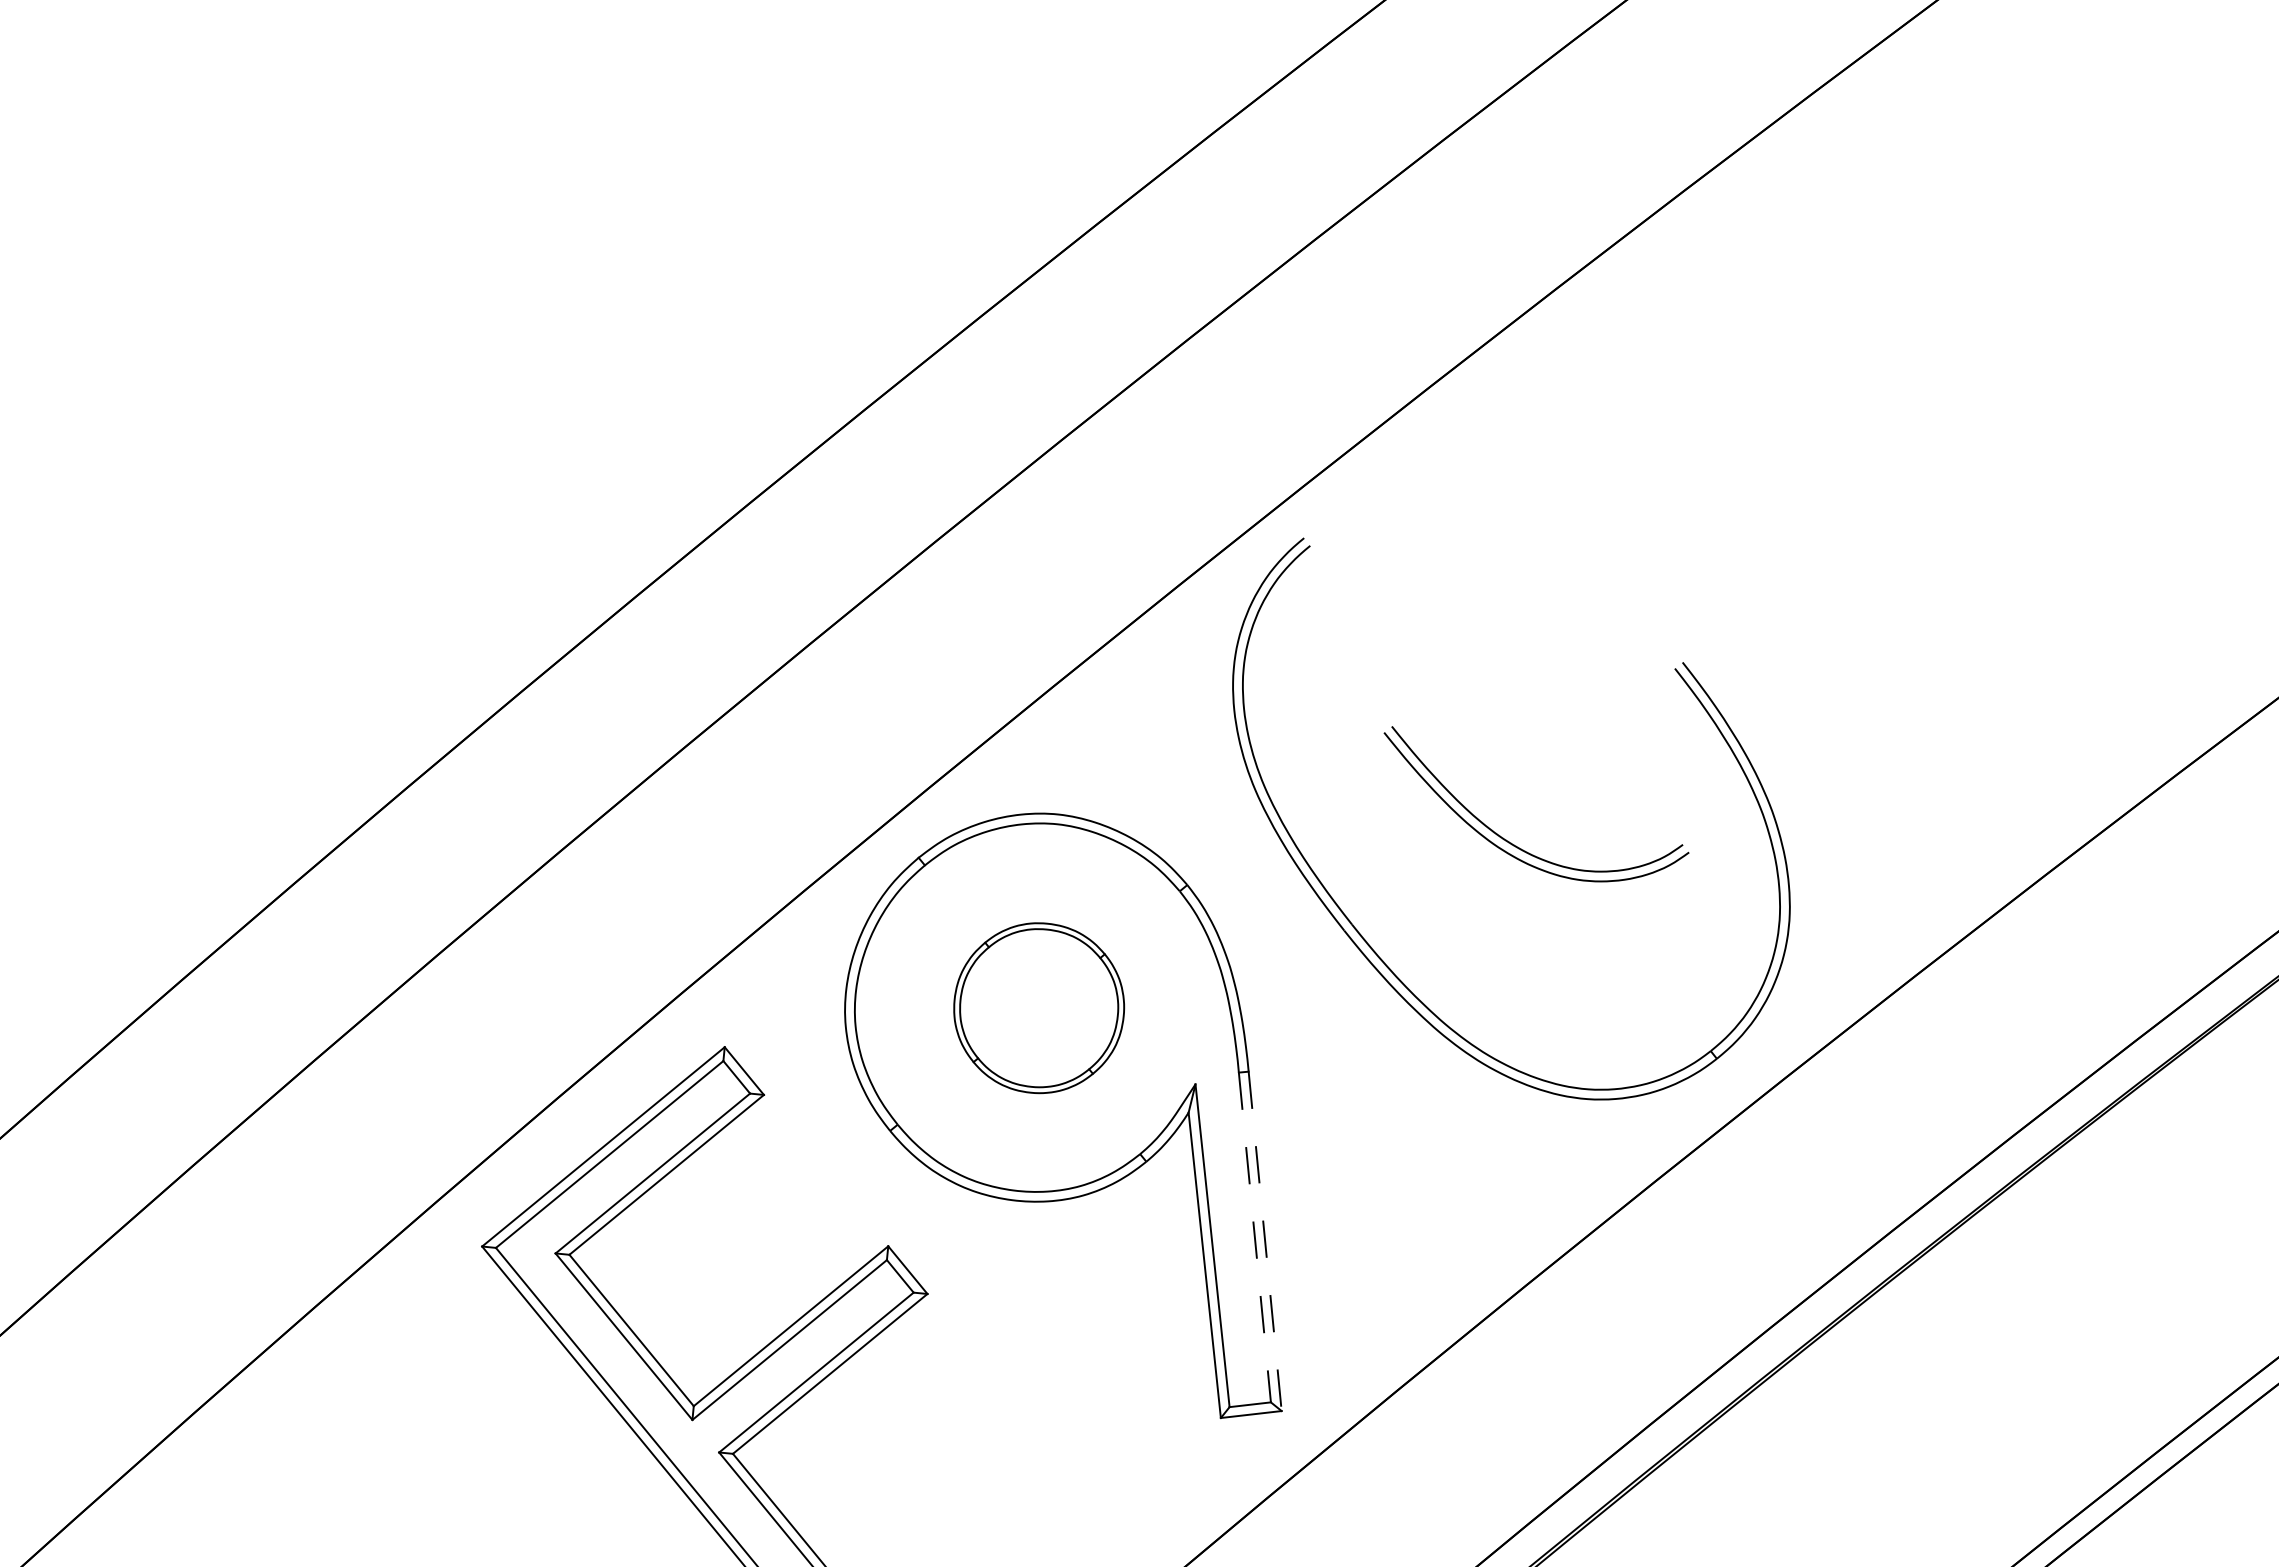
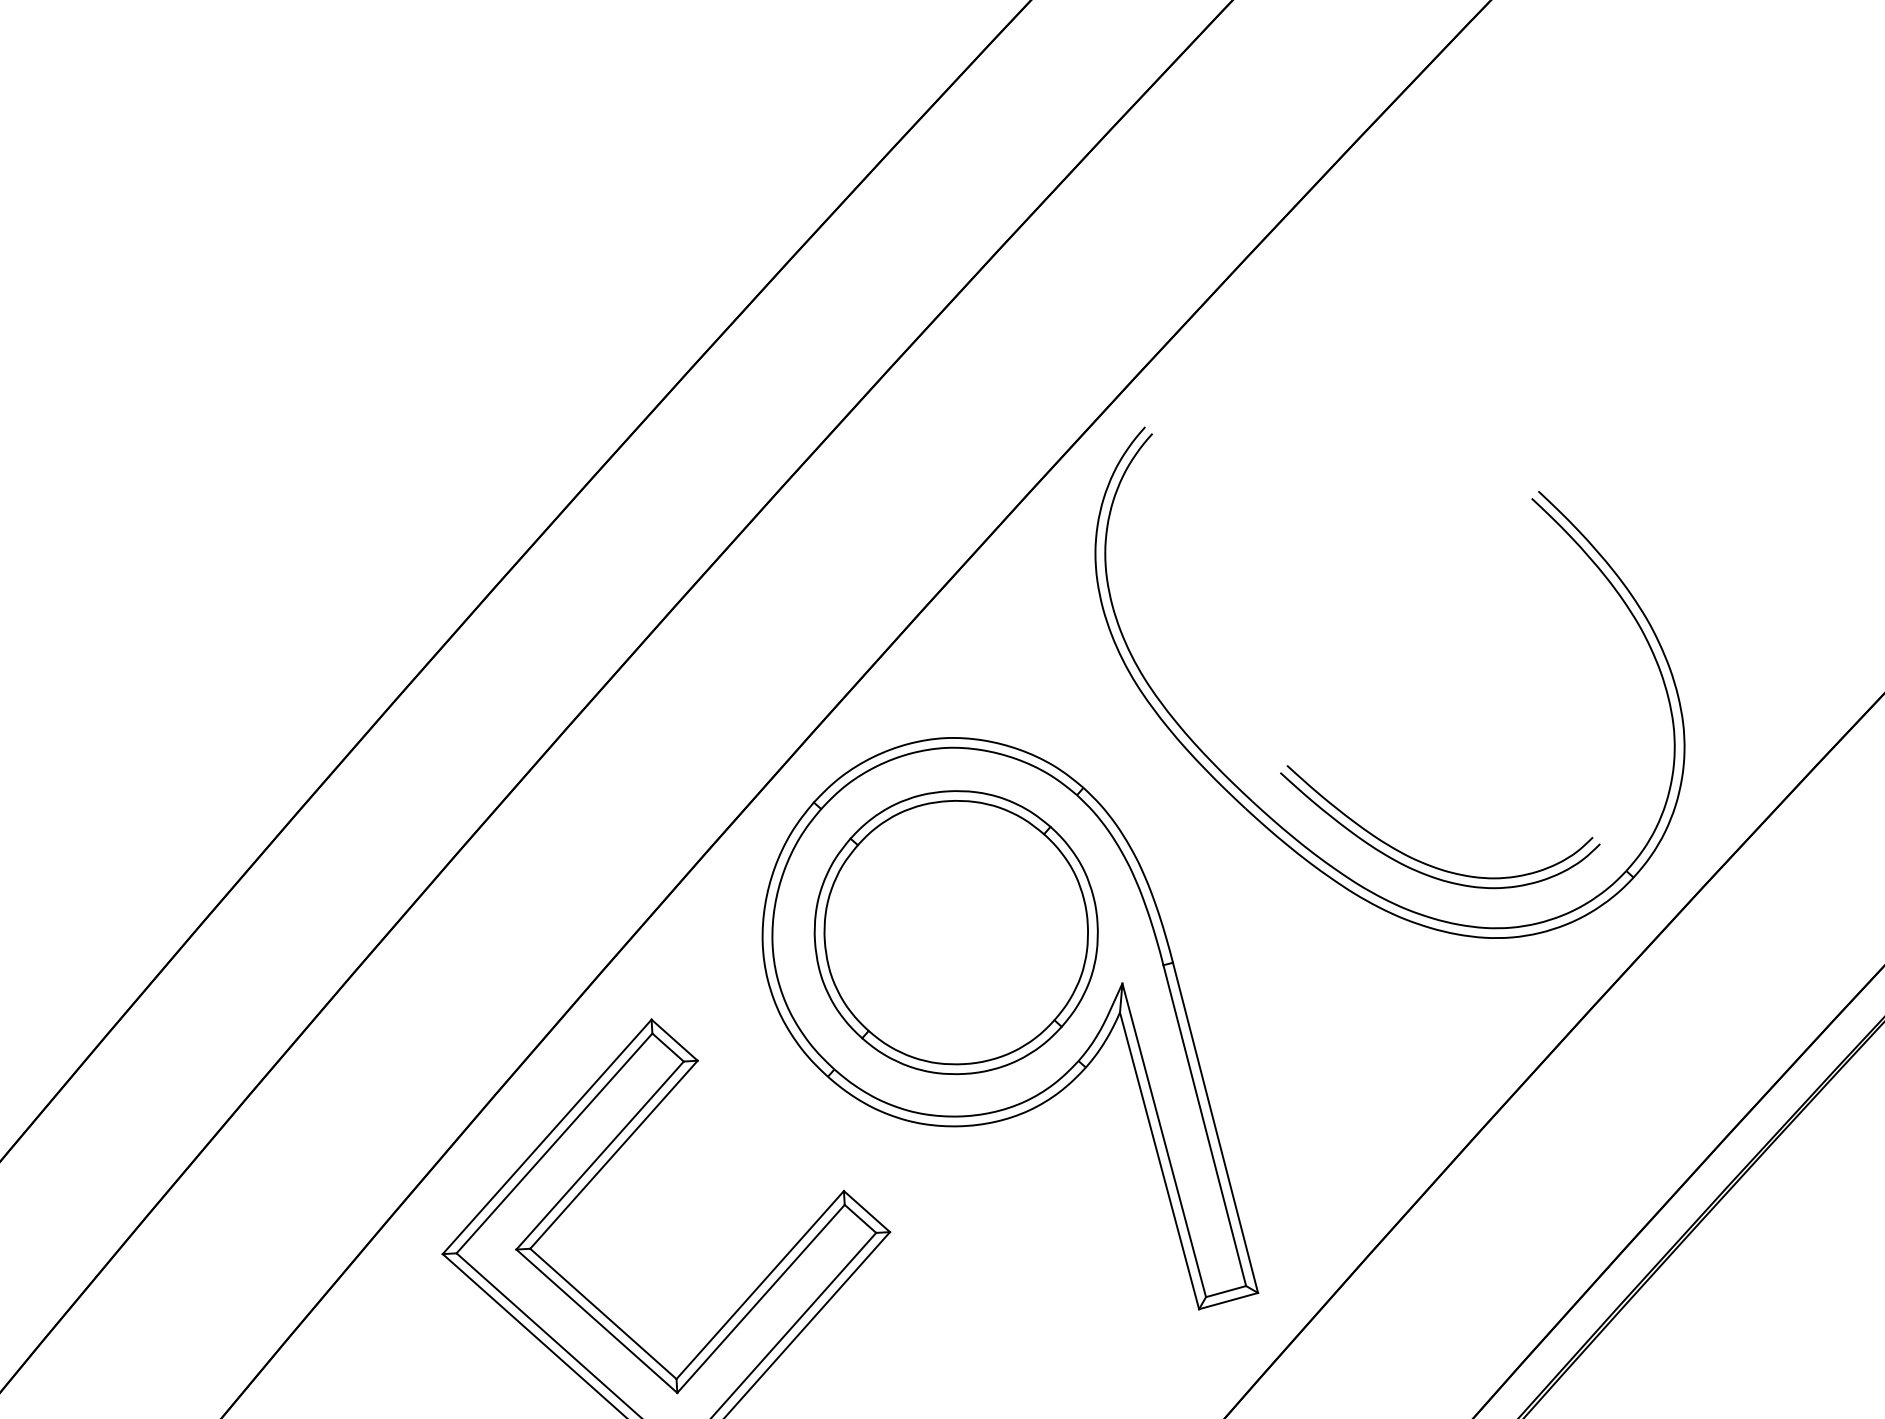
part: (1511, 842) -> (1423, 861), moved
part: (1038, 1007) -> (955, 931), size x1.67
line: (1254, 1237) -> (1204, 1125), dashed -> solid
line: (1265, 1241) -> (1215, 1127), dashed -> solid

